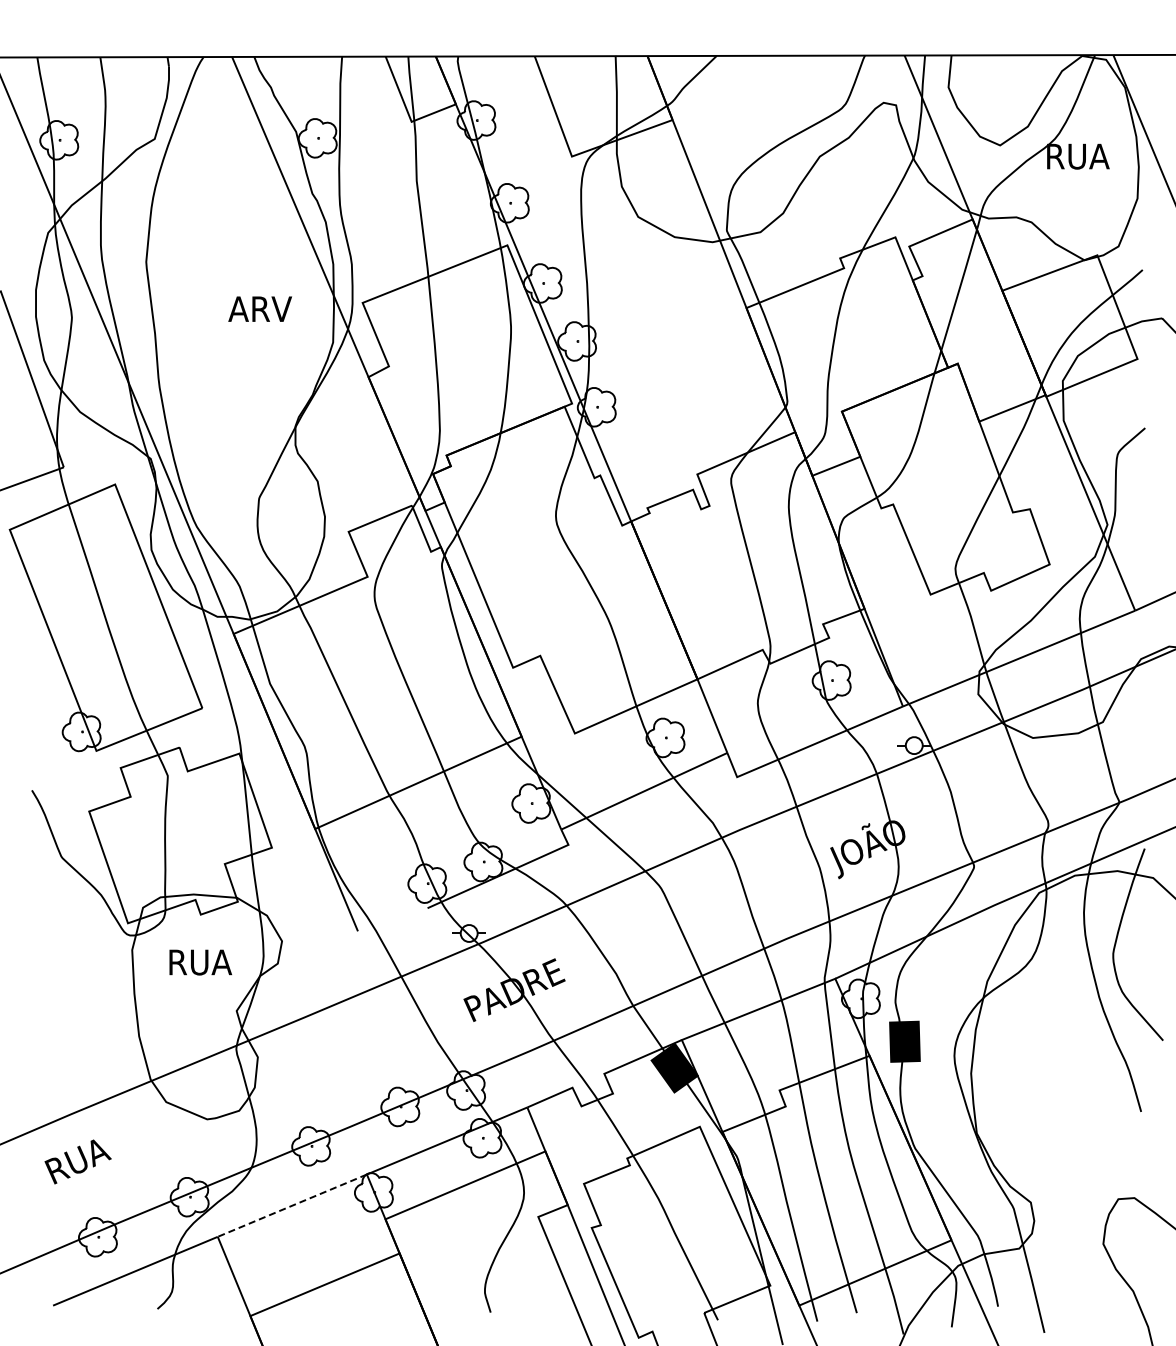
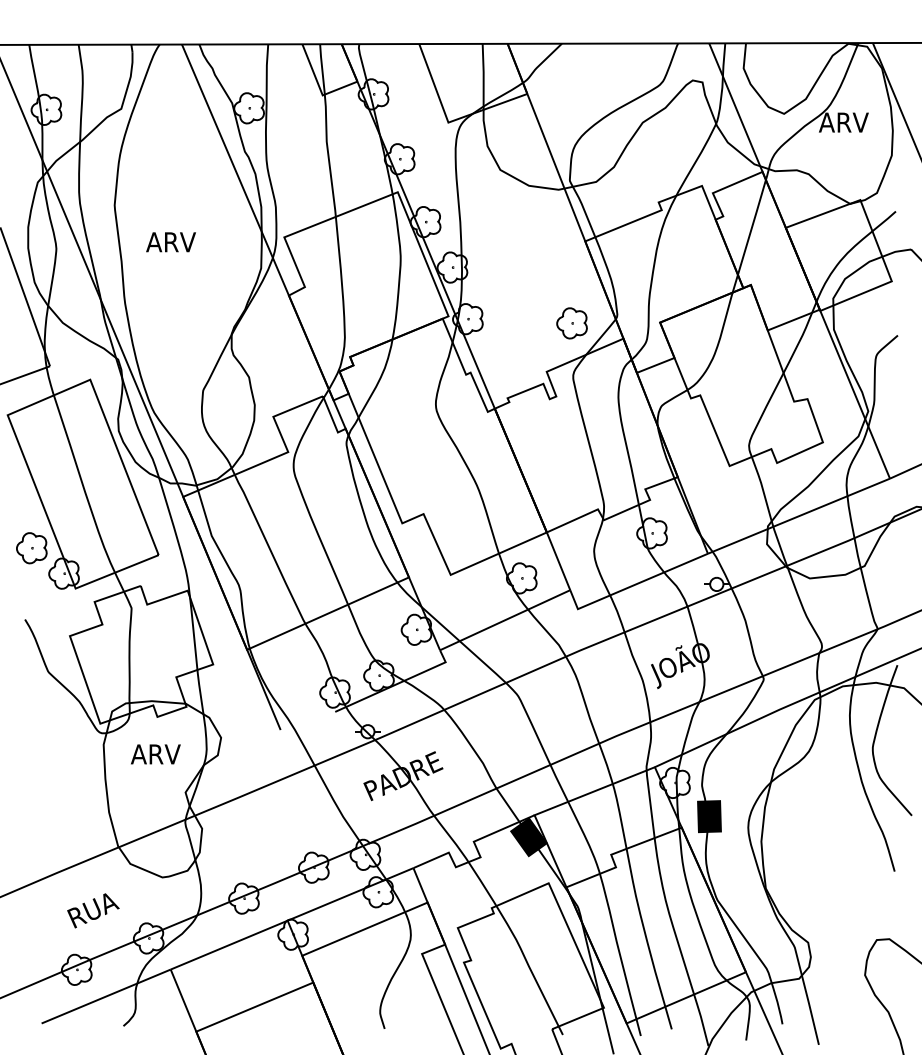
text: (1076, 156) -> (843, 122), RUA -> ARV
text: (259, 308) -> (170, 241), moved
part: (729, 412) -> (571, 323), added
part: (40, 699) -> (31, 548), added
text: (199, 962) -> (156, 754), RUA -> ARV
text: (77, 1161) -> (92, 910), moved
line: (292, 1205) -> (229, 944), dashed -> solid

